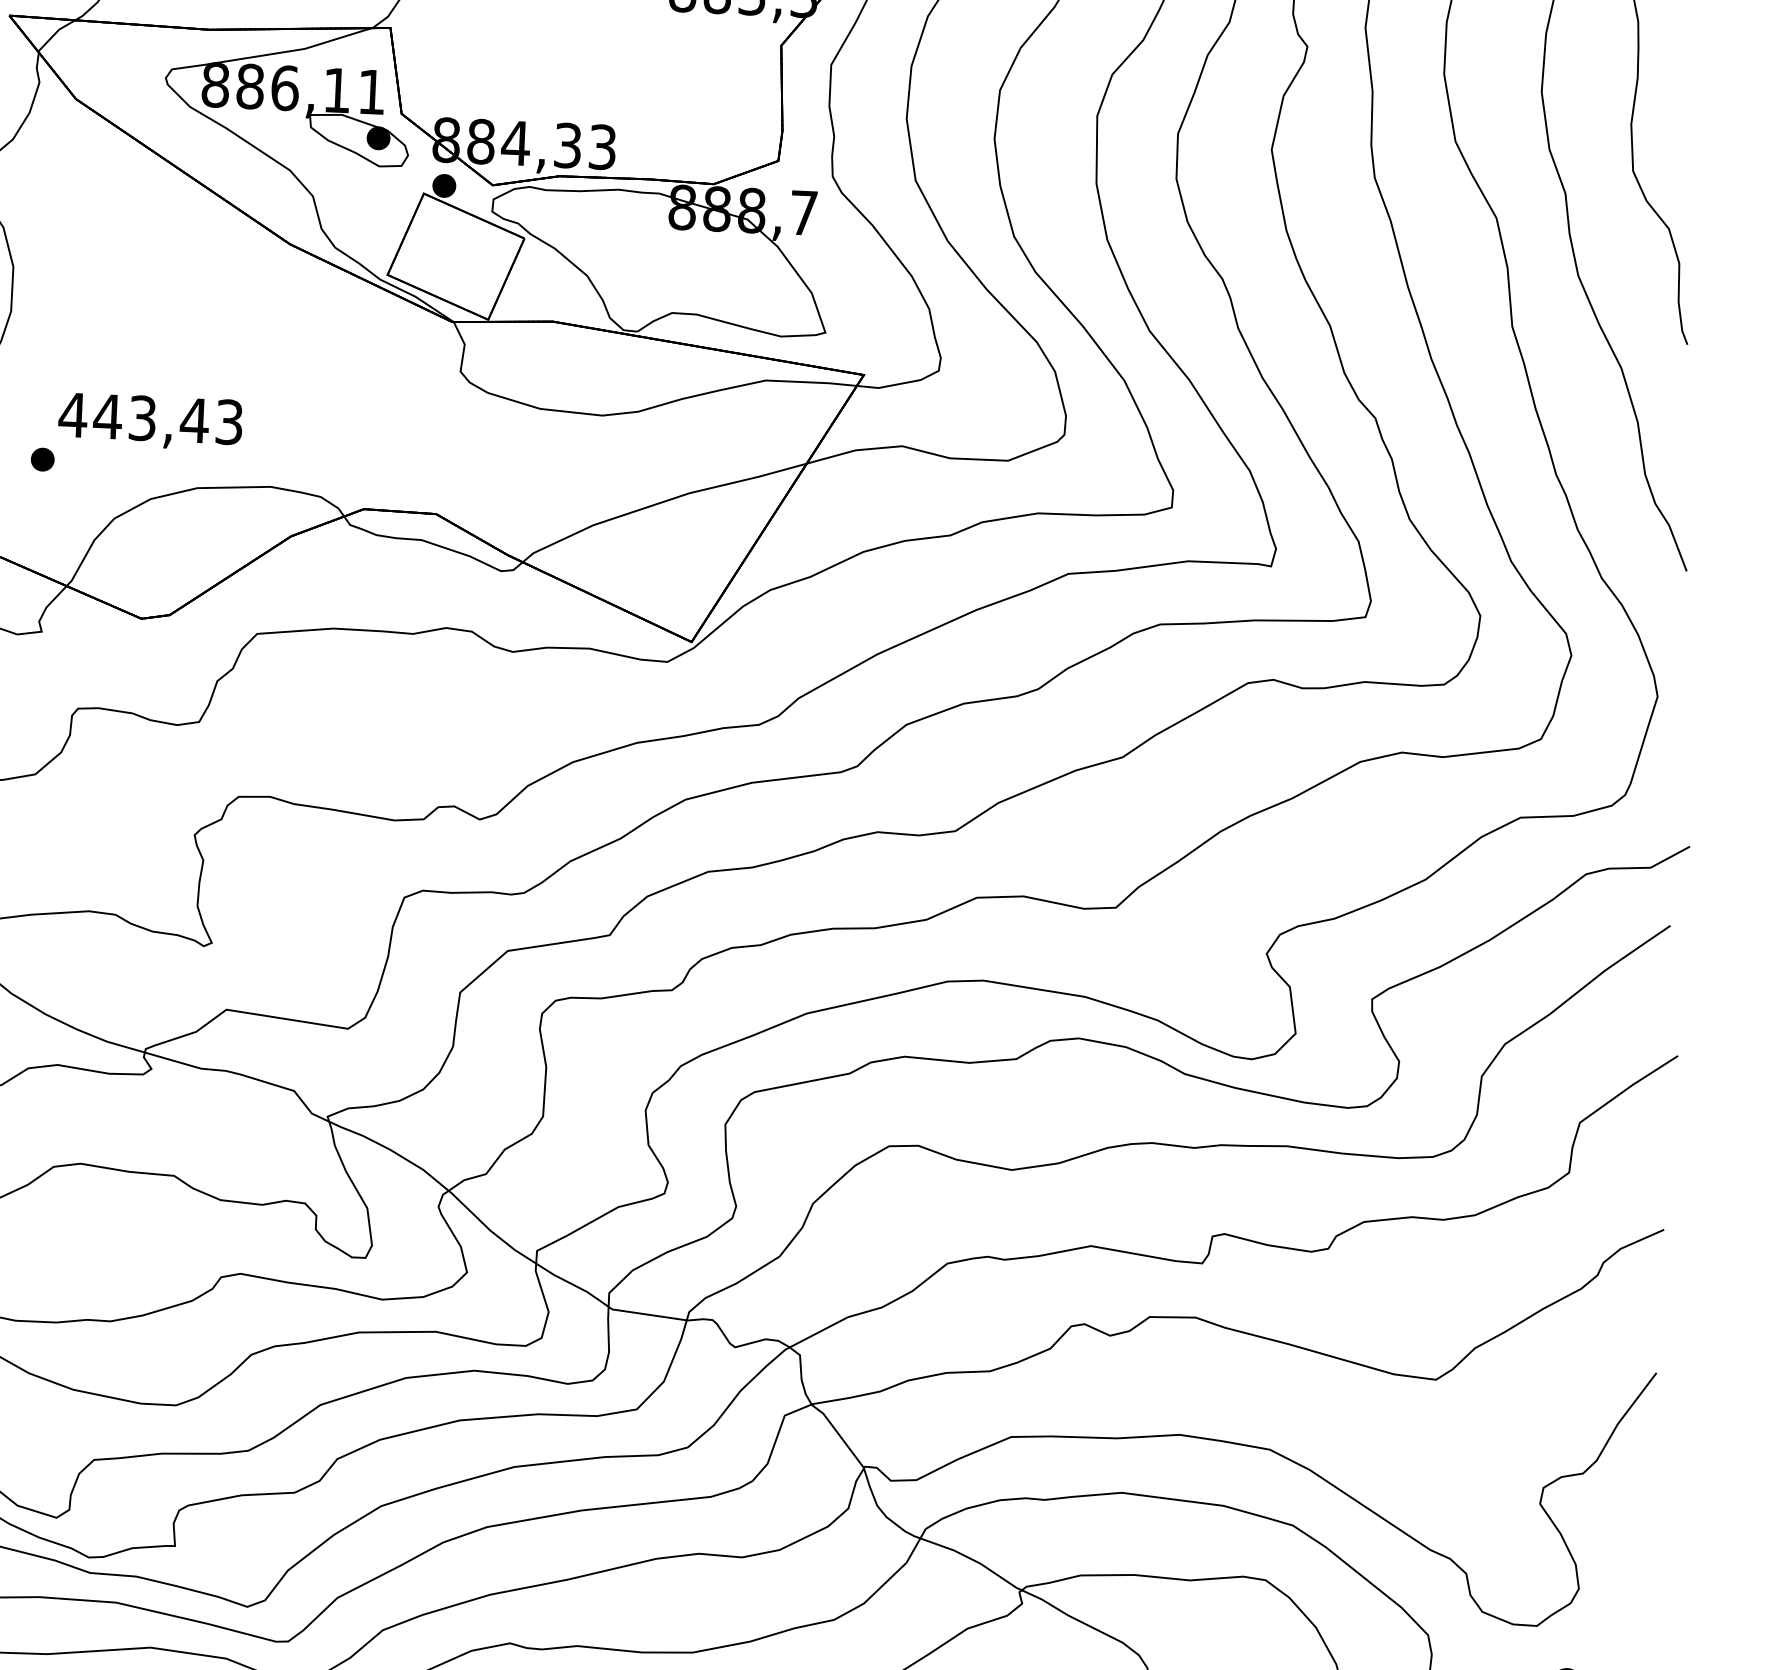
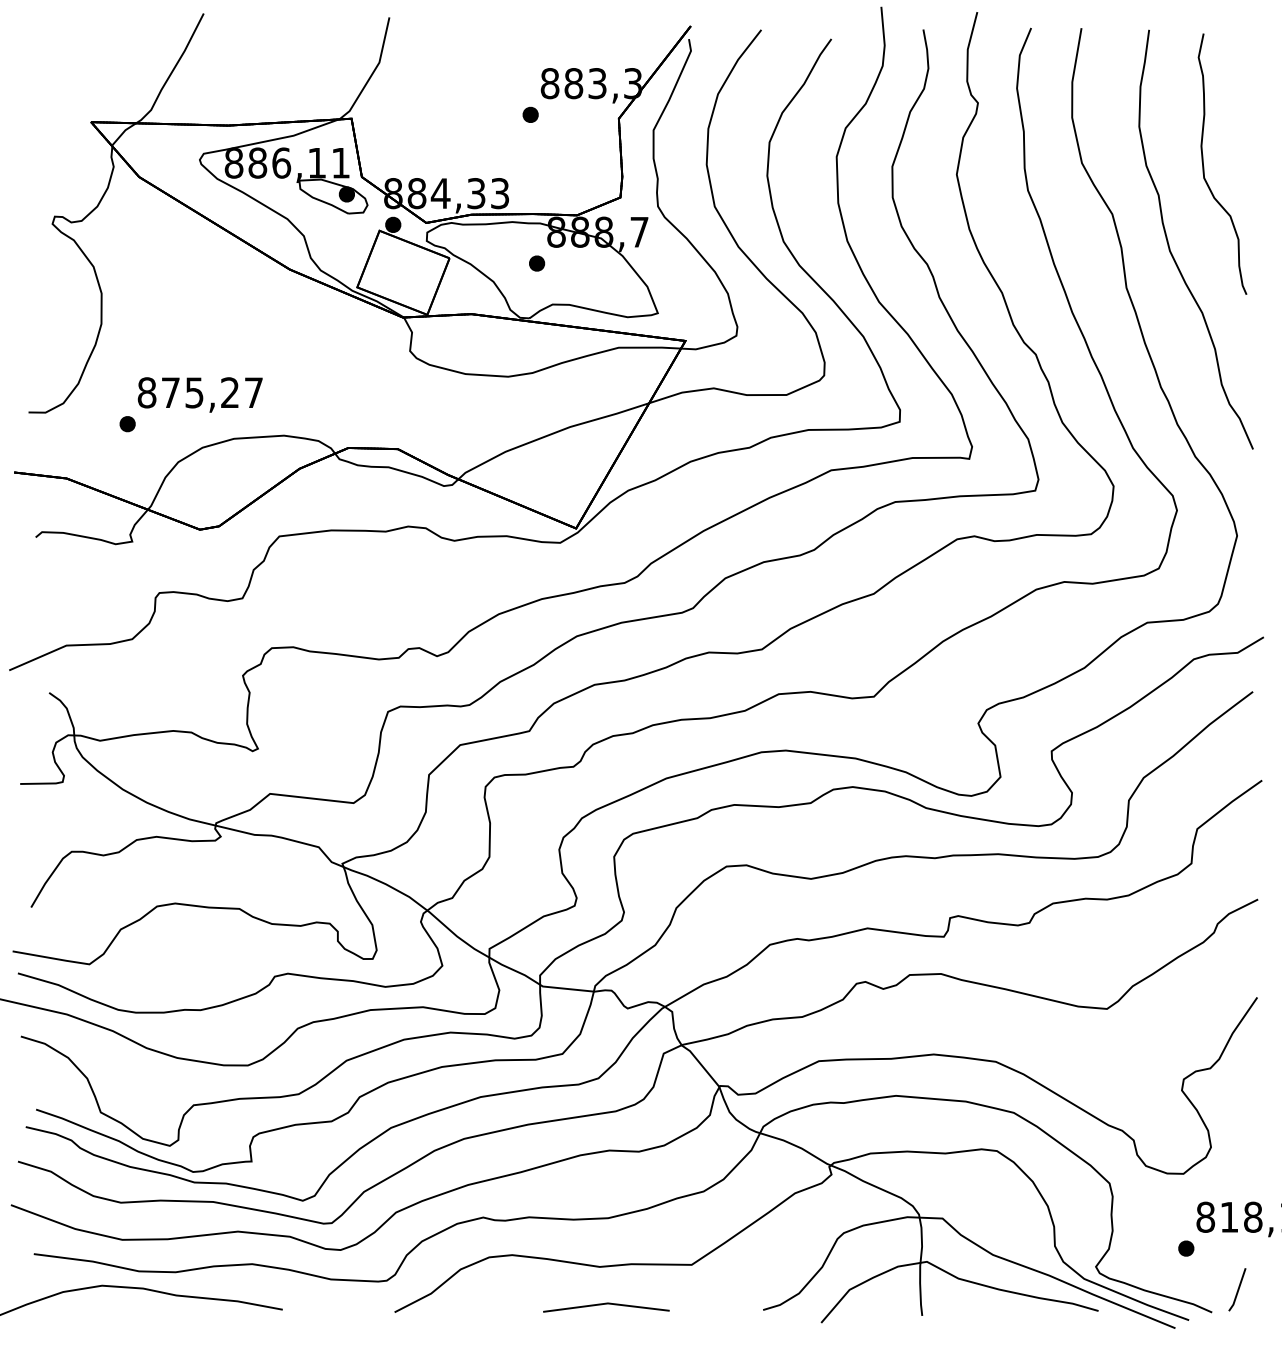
part: (652, 33) -> (530, 114), added
part: (652, 251) -> (537, 263), added
text: (149, 418) -> (199, 392), 443,43 -> 875,27

